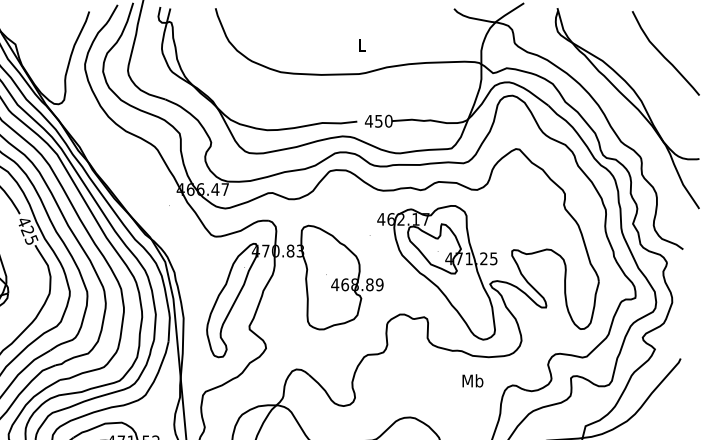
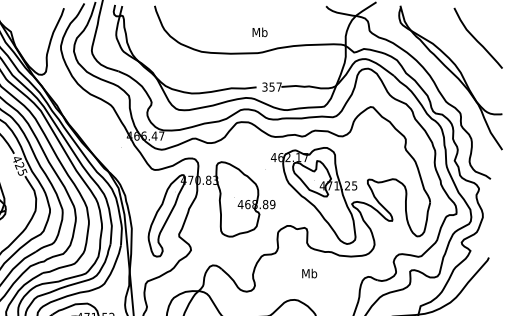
text: (361, 45) -> (259, 32), L -> Mb
text: (378, 120) -> (271, 86), 450 -> 357
text: (472, 380) -> (309, 273), moved

